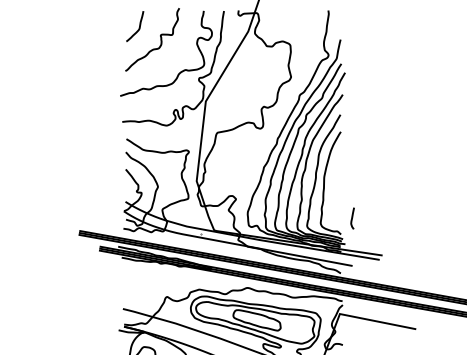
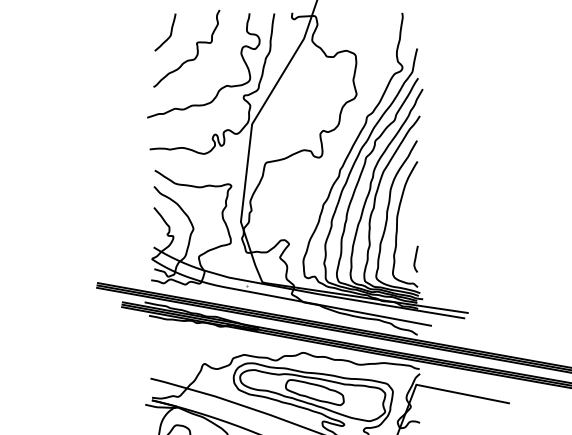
curve: (352, 218) -> (415, 259), moved

